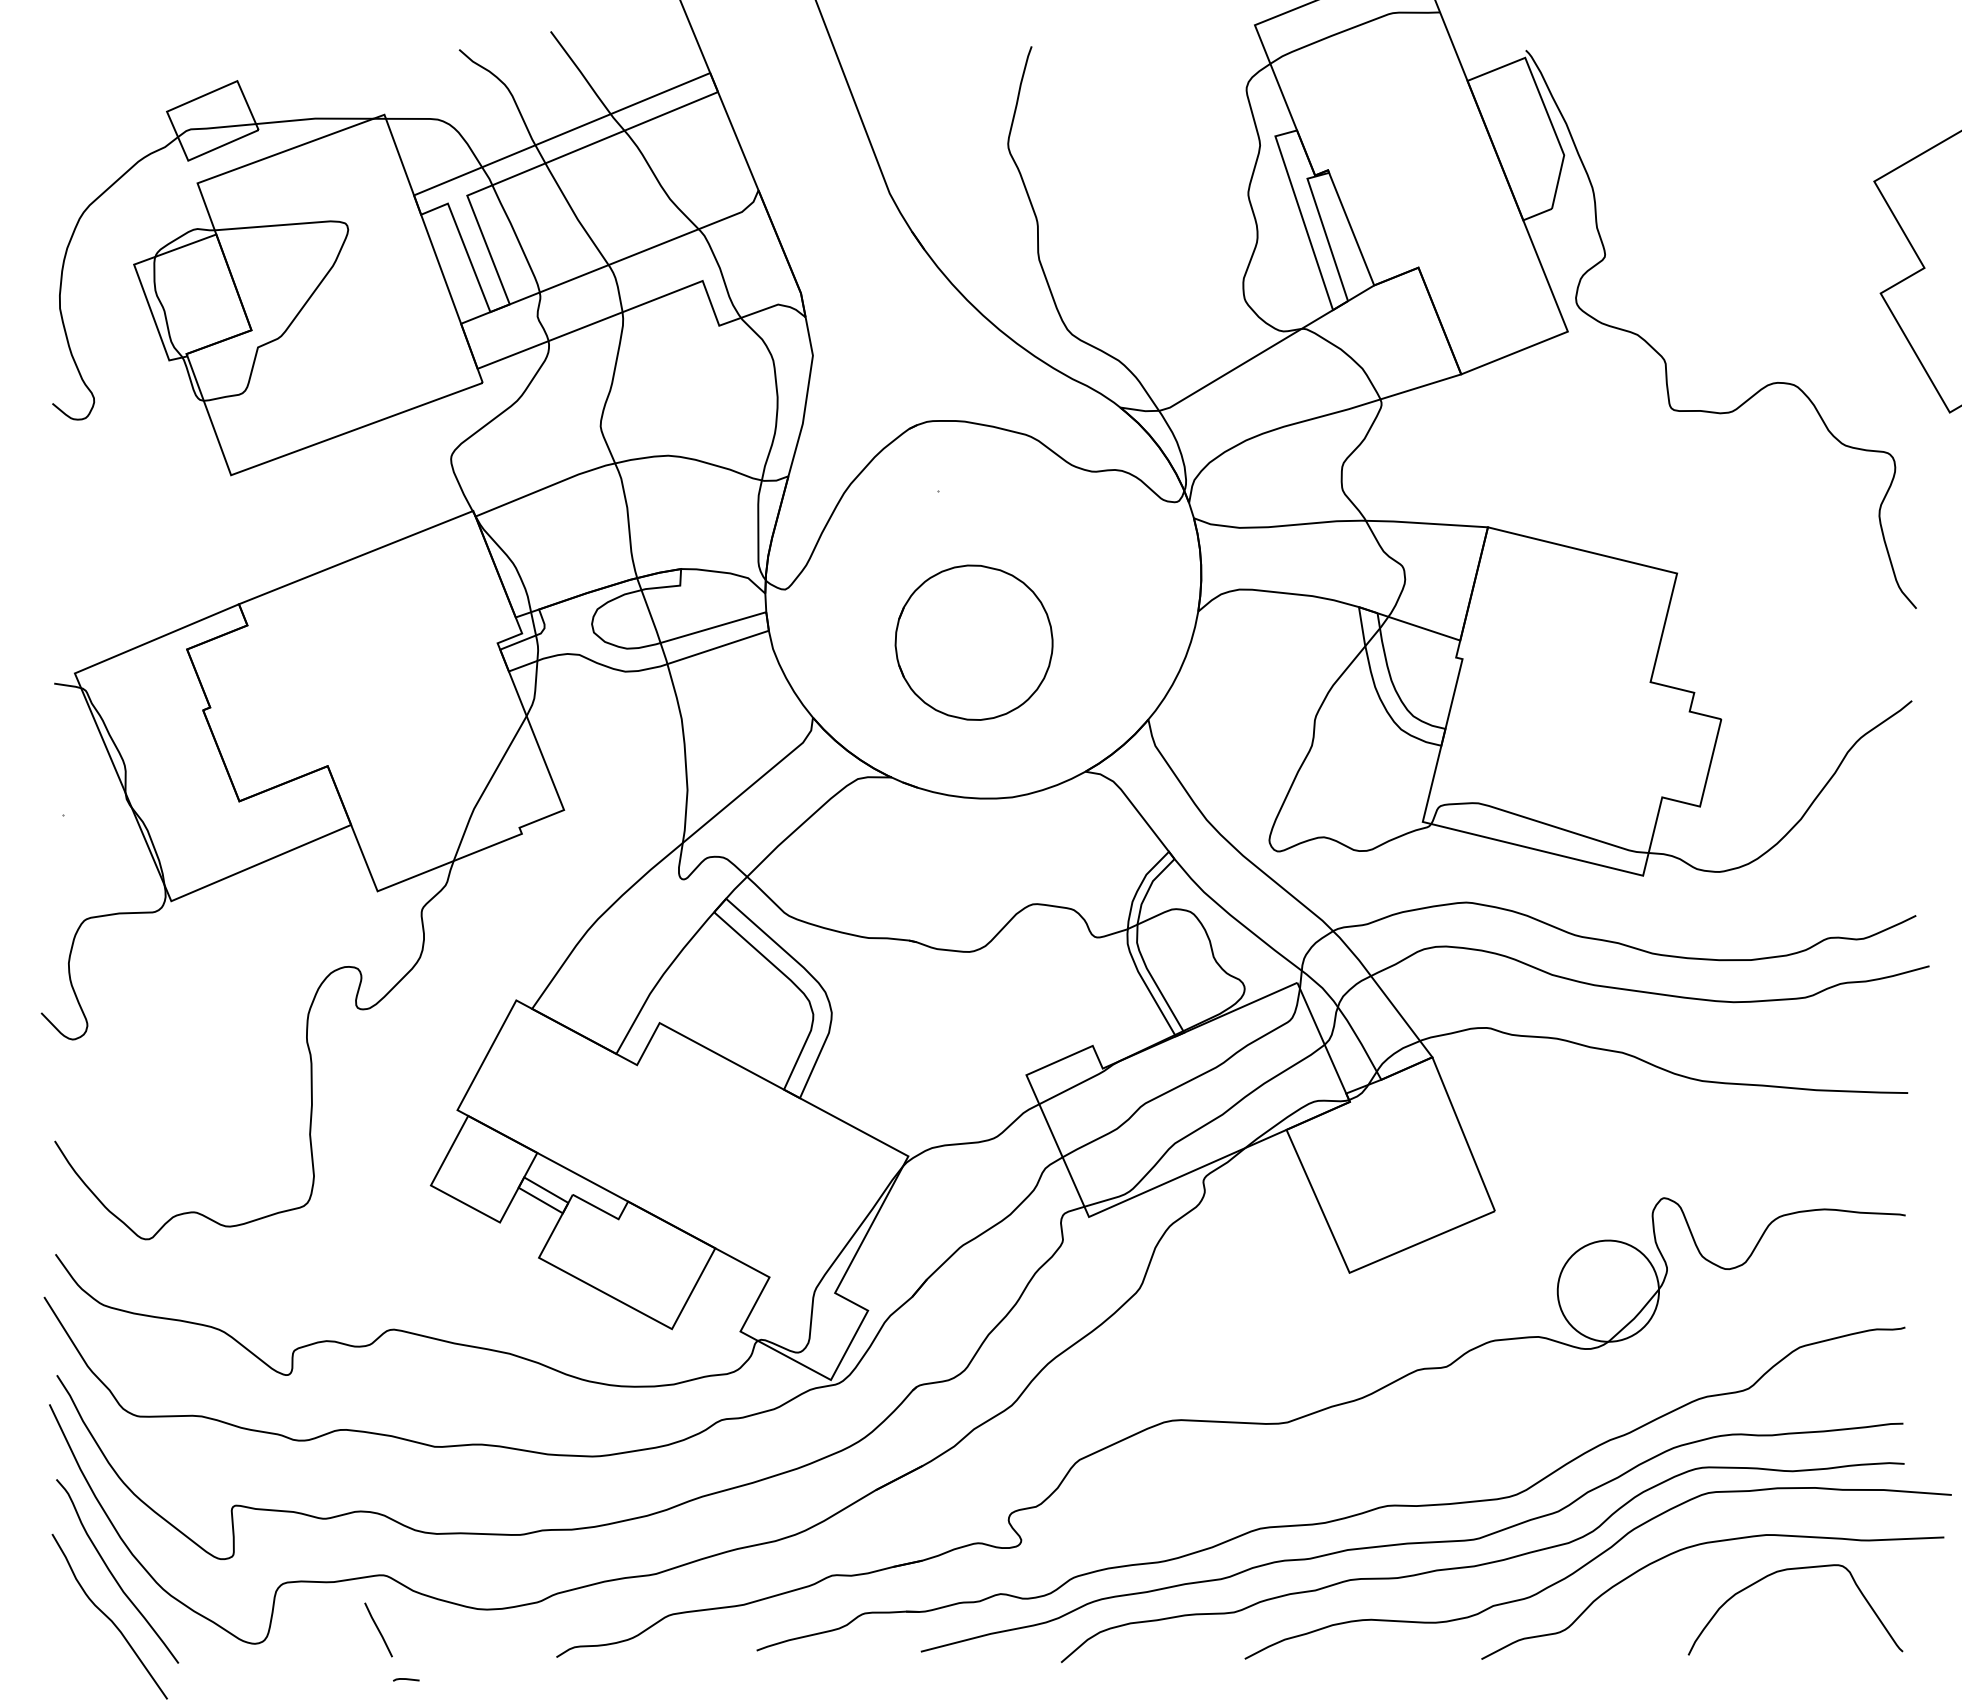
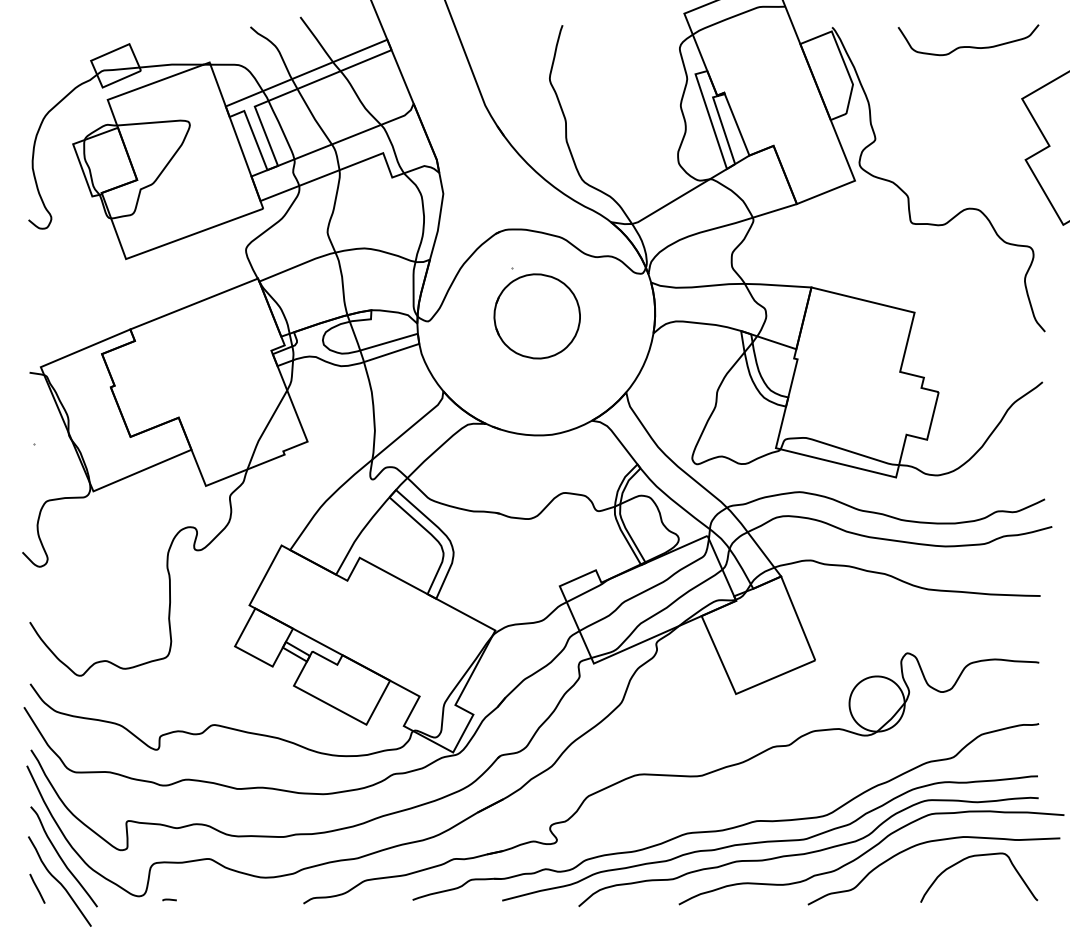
curve: (1775, 85) -> (968, 46), added
part: (972, 642) -> (536, 316), moved
line: (378, 1629) -> (37, 888), moved
line: (406, 1678) -> (169, 899), moved

